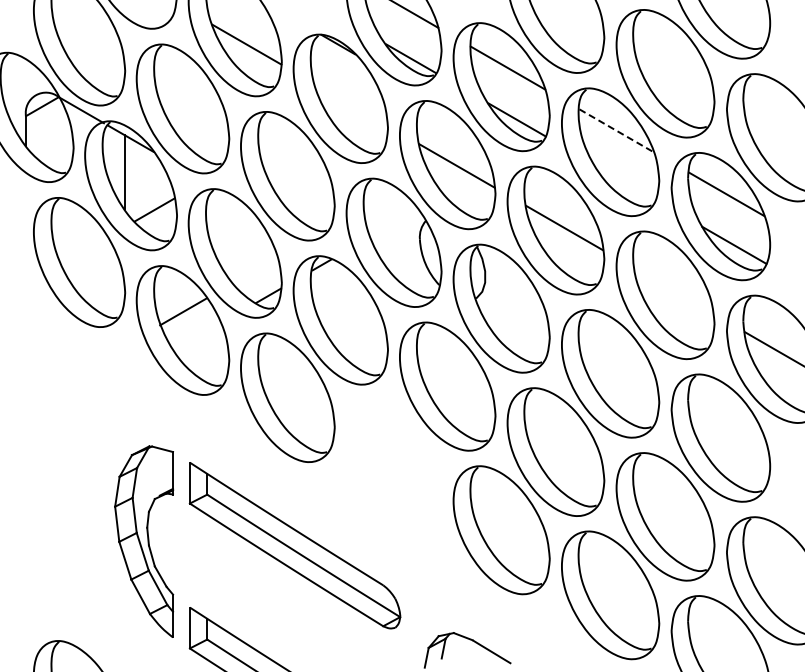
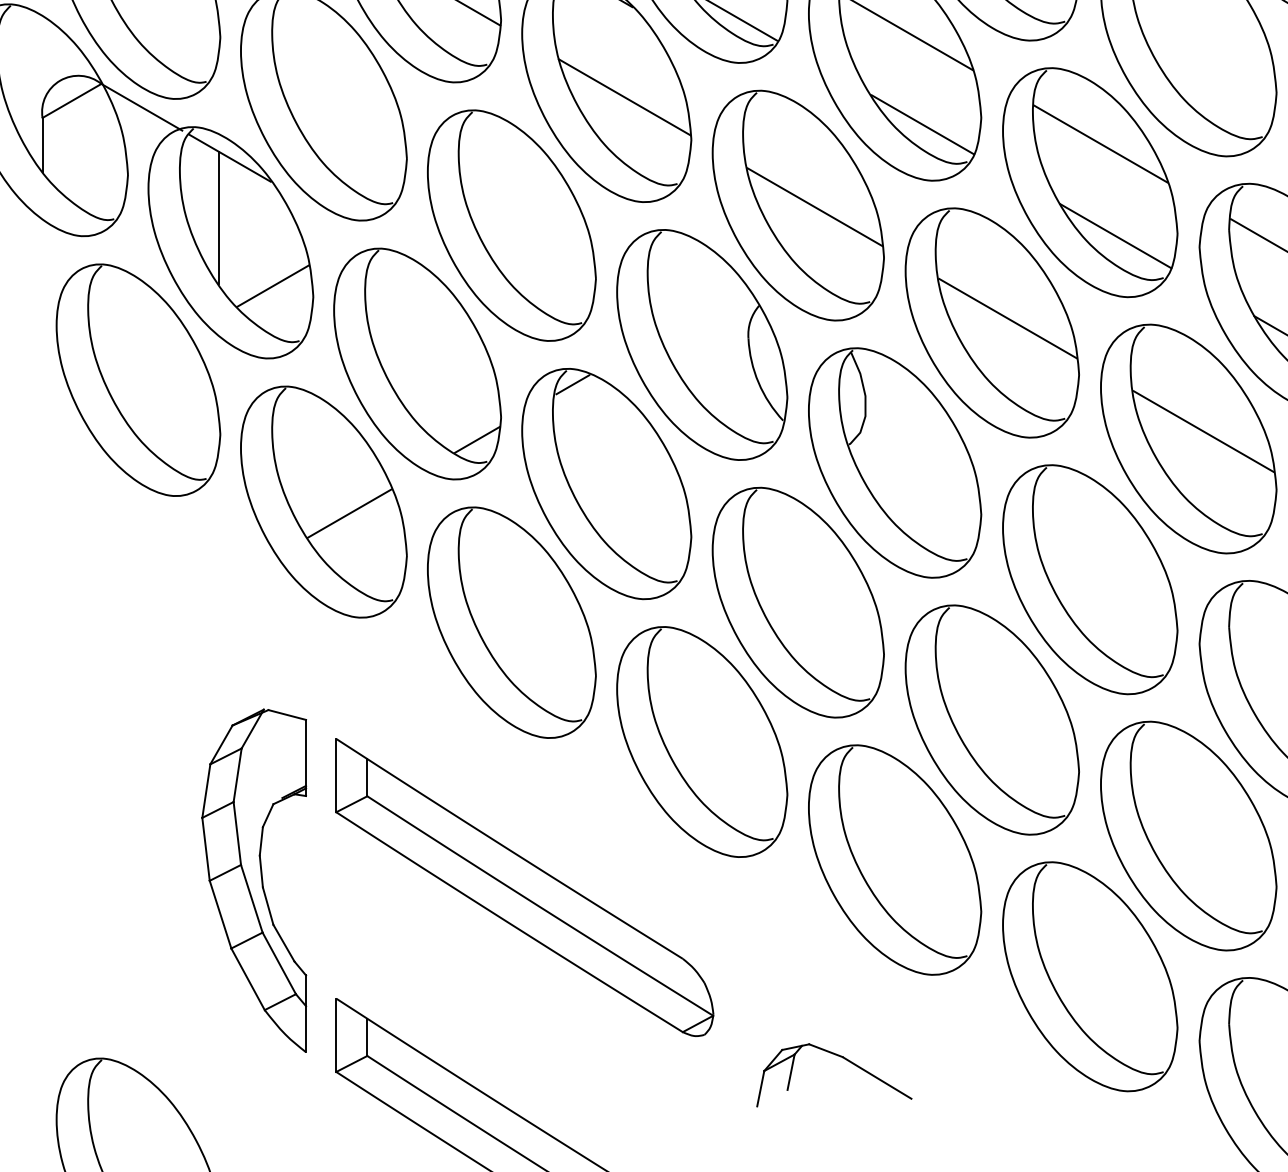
line: (350, 104) -> (624, 97), added
line: (616, 130) -> (1100, 143), dashed -> solid
line: (624, 182) -> (1115, 236), added
line: (673, 290) -> (1202, 430), added
line: (183, 311) -> (349, 512), moved
part: (393, 464) -> (701, 742), added

